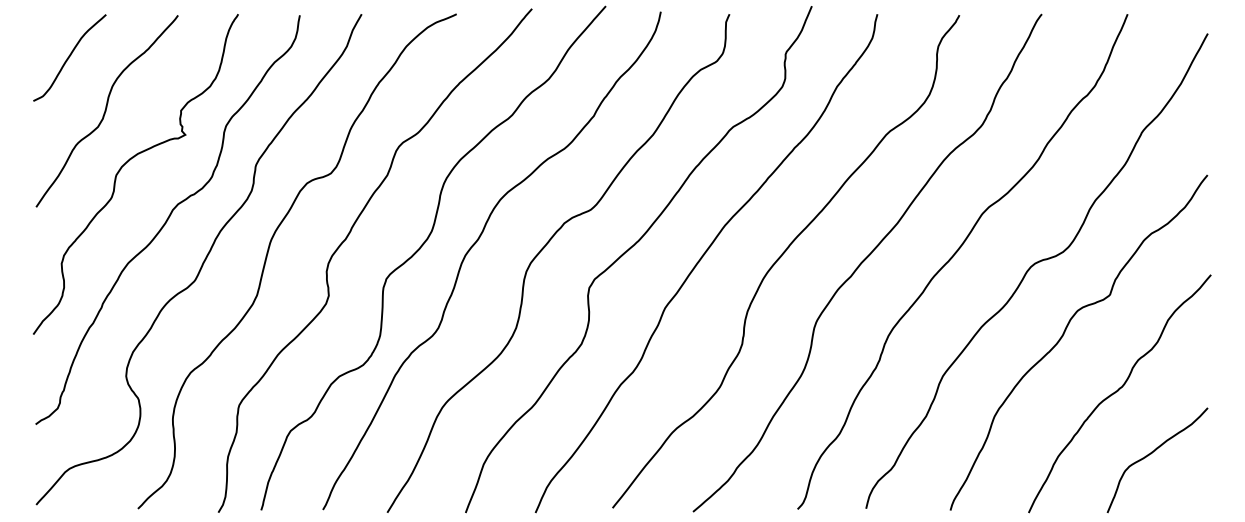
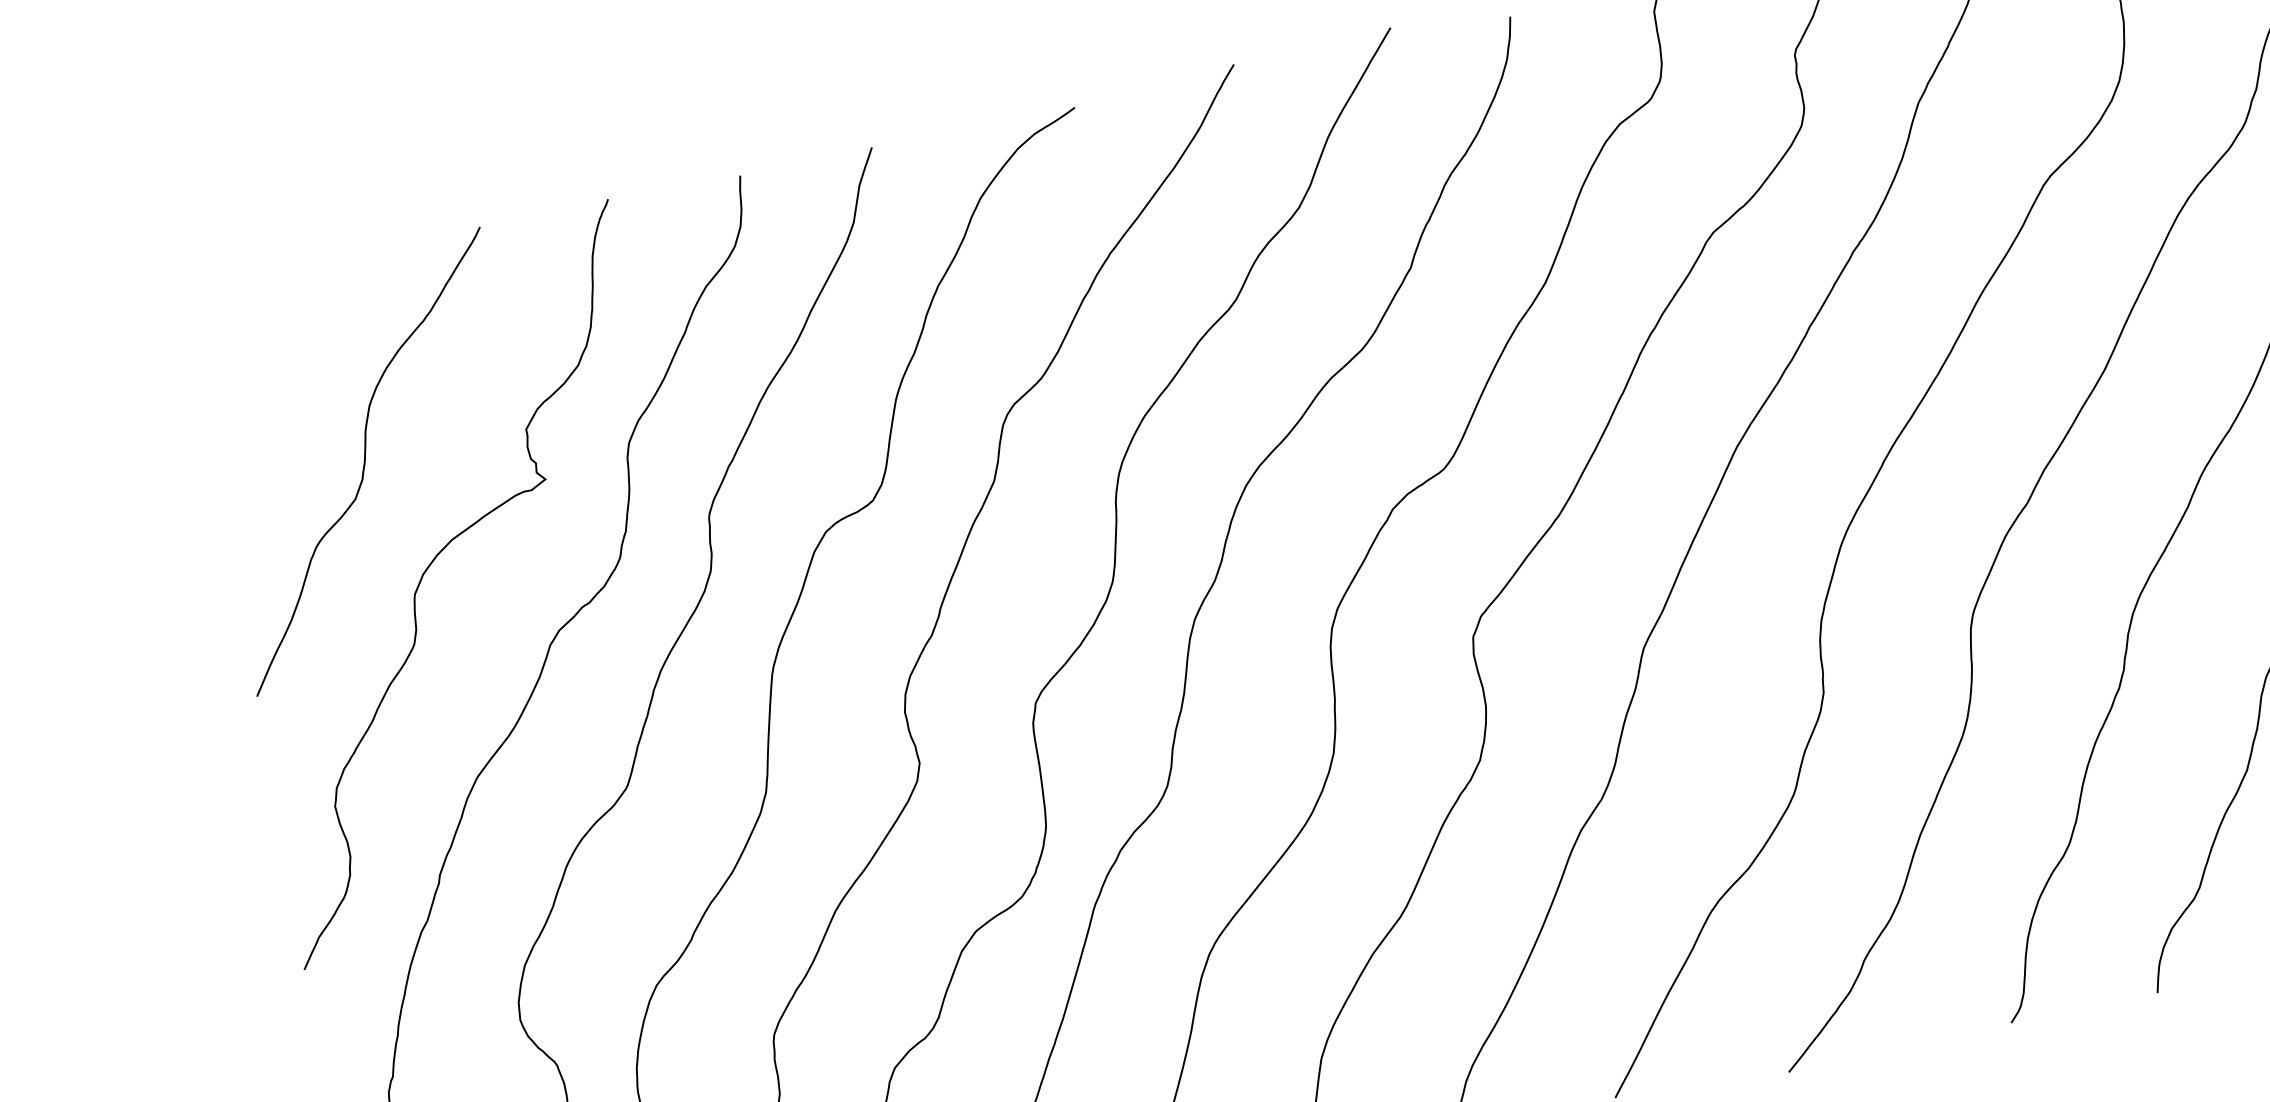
curve: (69, 57) -> (265, 362), removed

